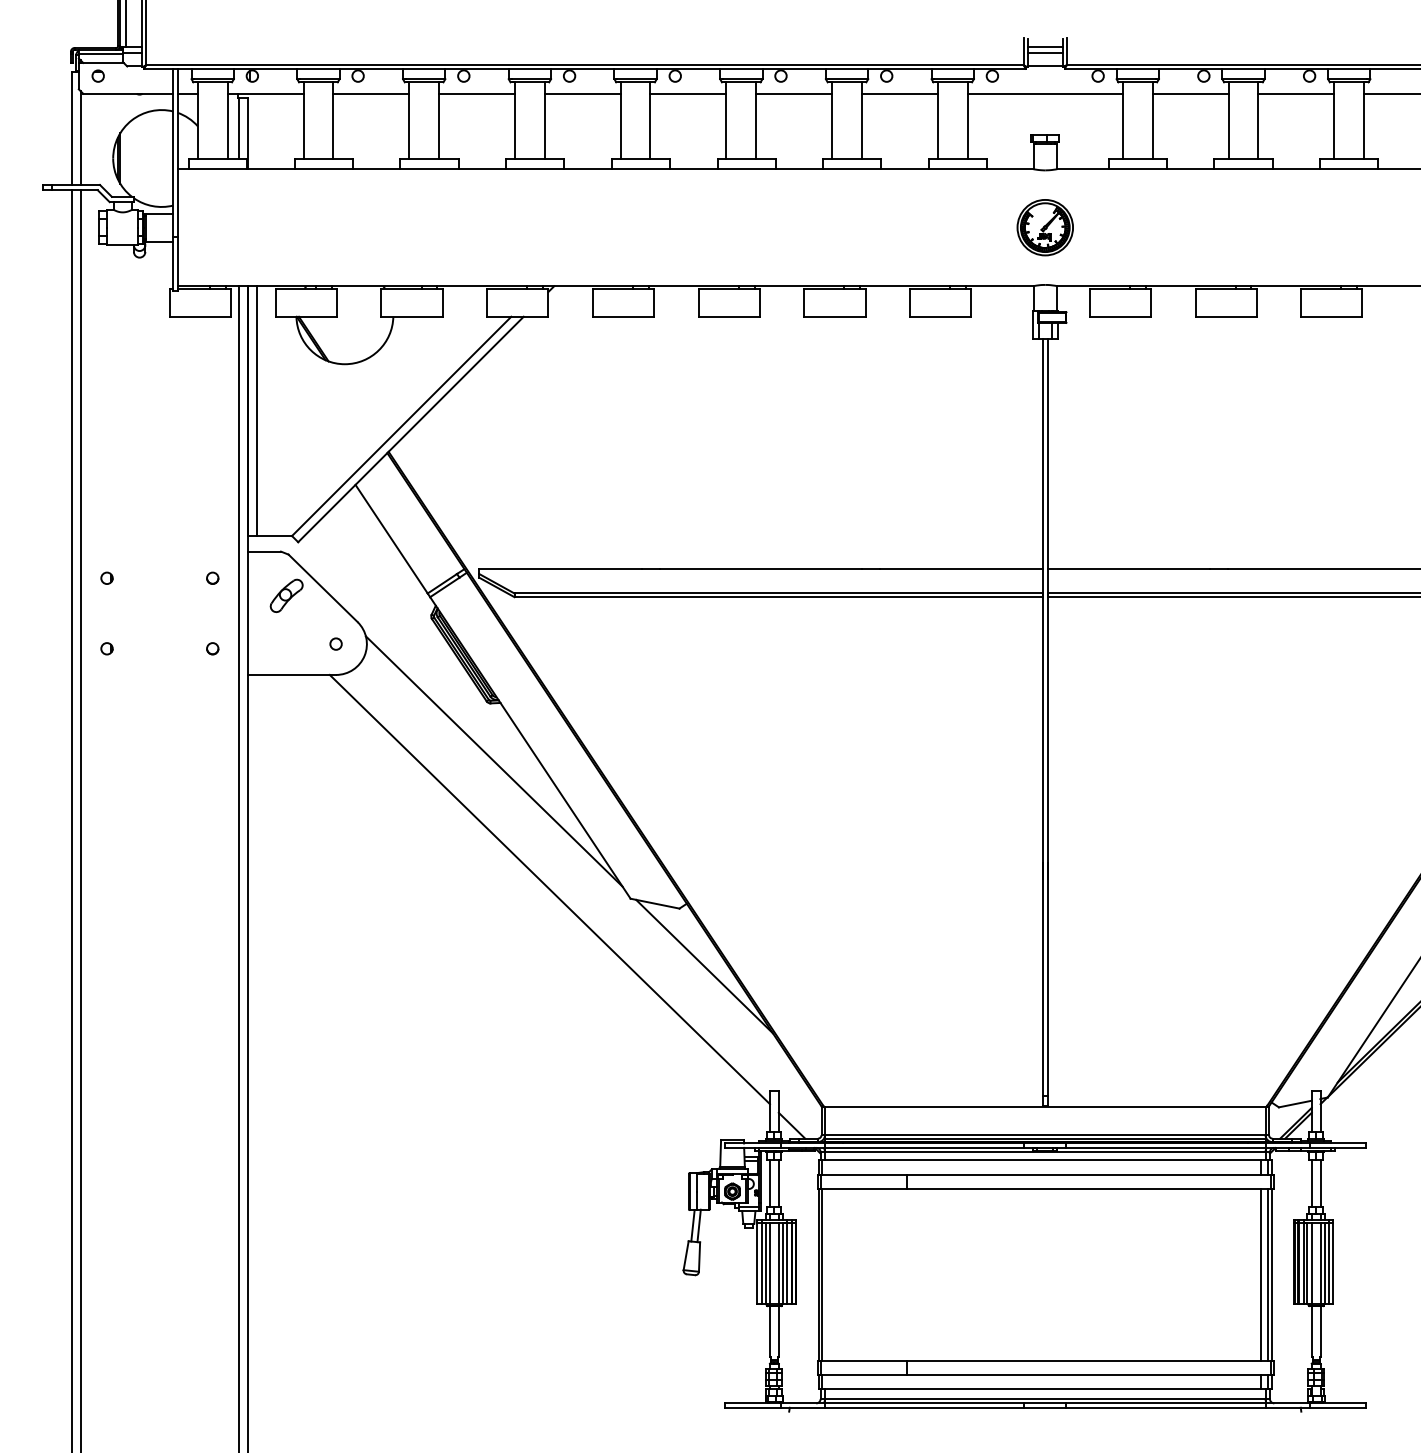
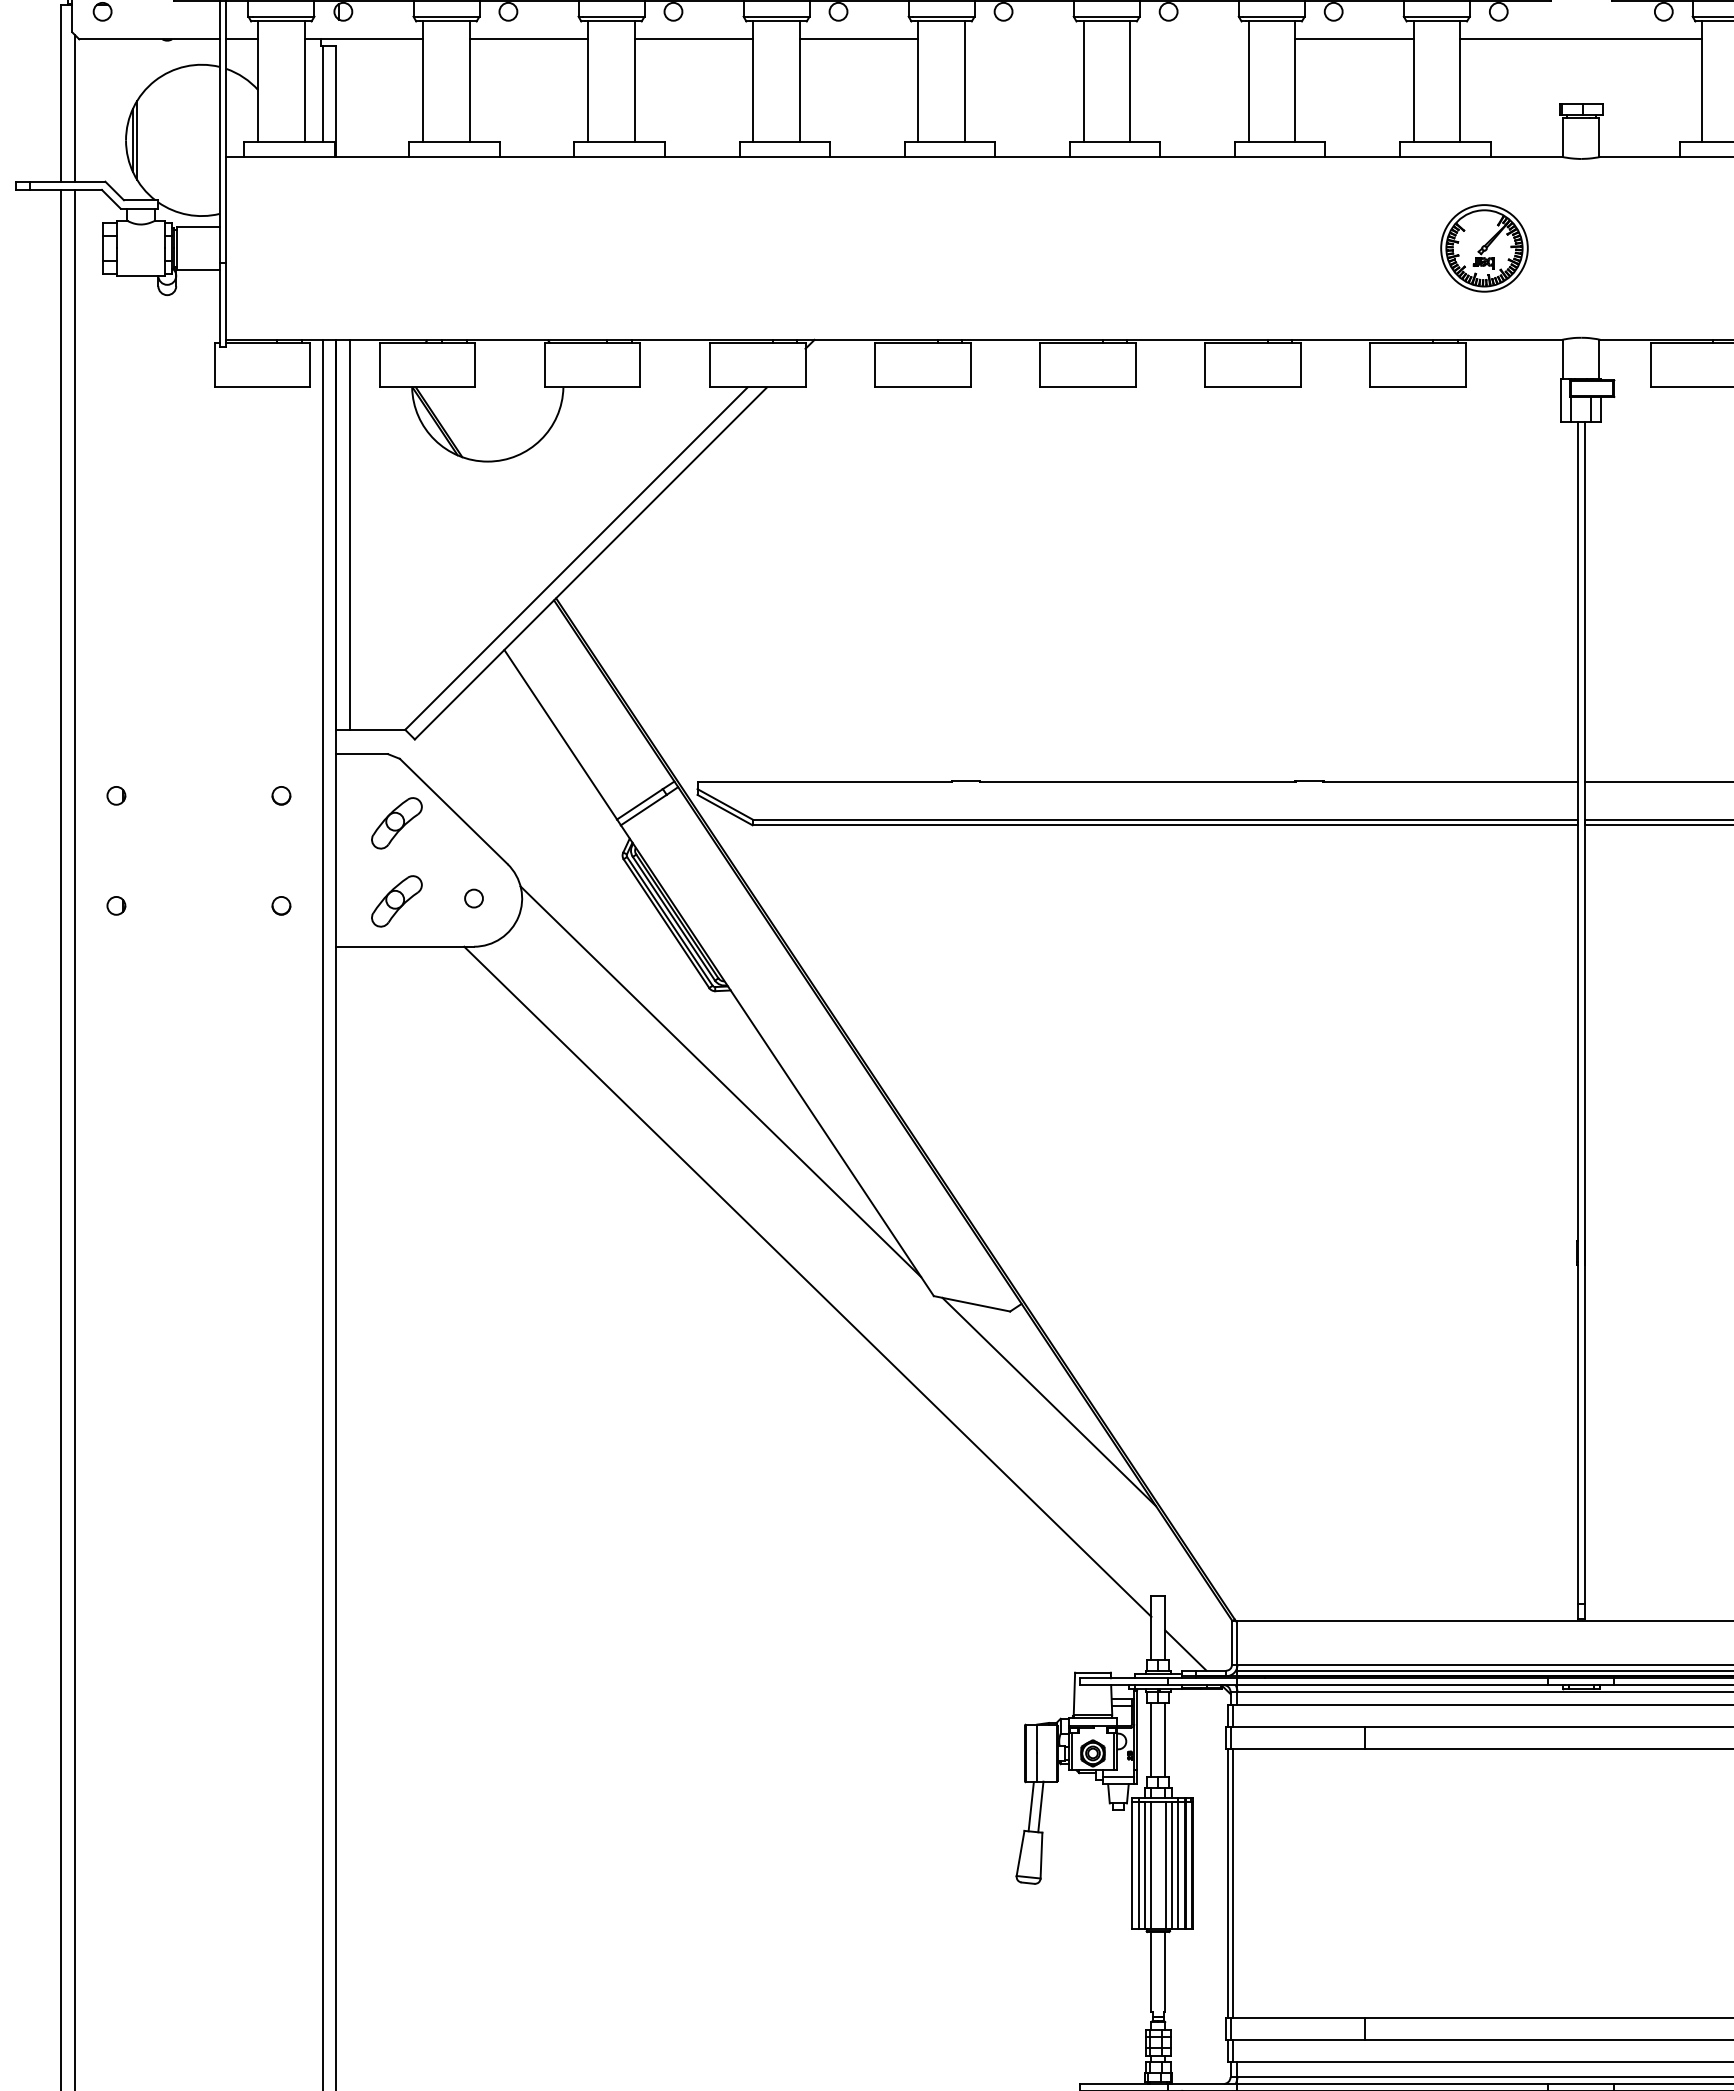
line: (688, 93) -> (1024, 38), removed
line: (794, 93) -> (1189, 38), removed
part: (1044, 227) -> (1483, 248), moved
part: (286, 645) -> (396, 900), added

